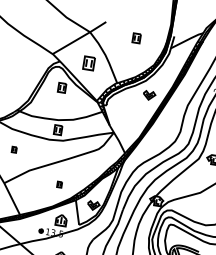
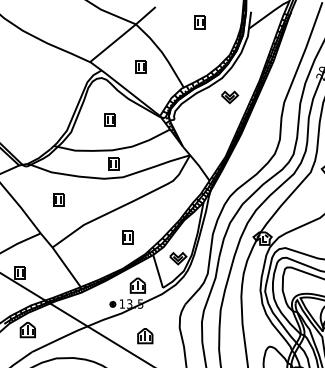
part: (88, 63) -> (140, 66), size x0.71
part: (61, 87) -> (109, 119), moved
part: (14, 149) -> (58, 199), size x1.67
part: (59, 184) -> (127, 237), size x1.67

